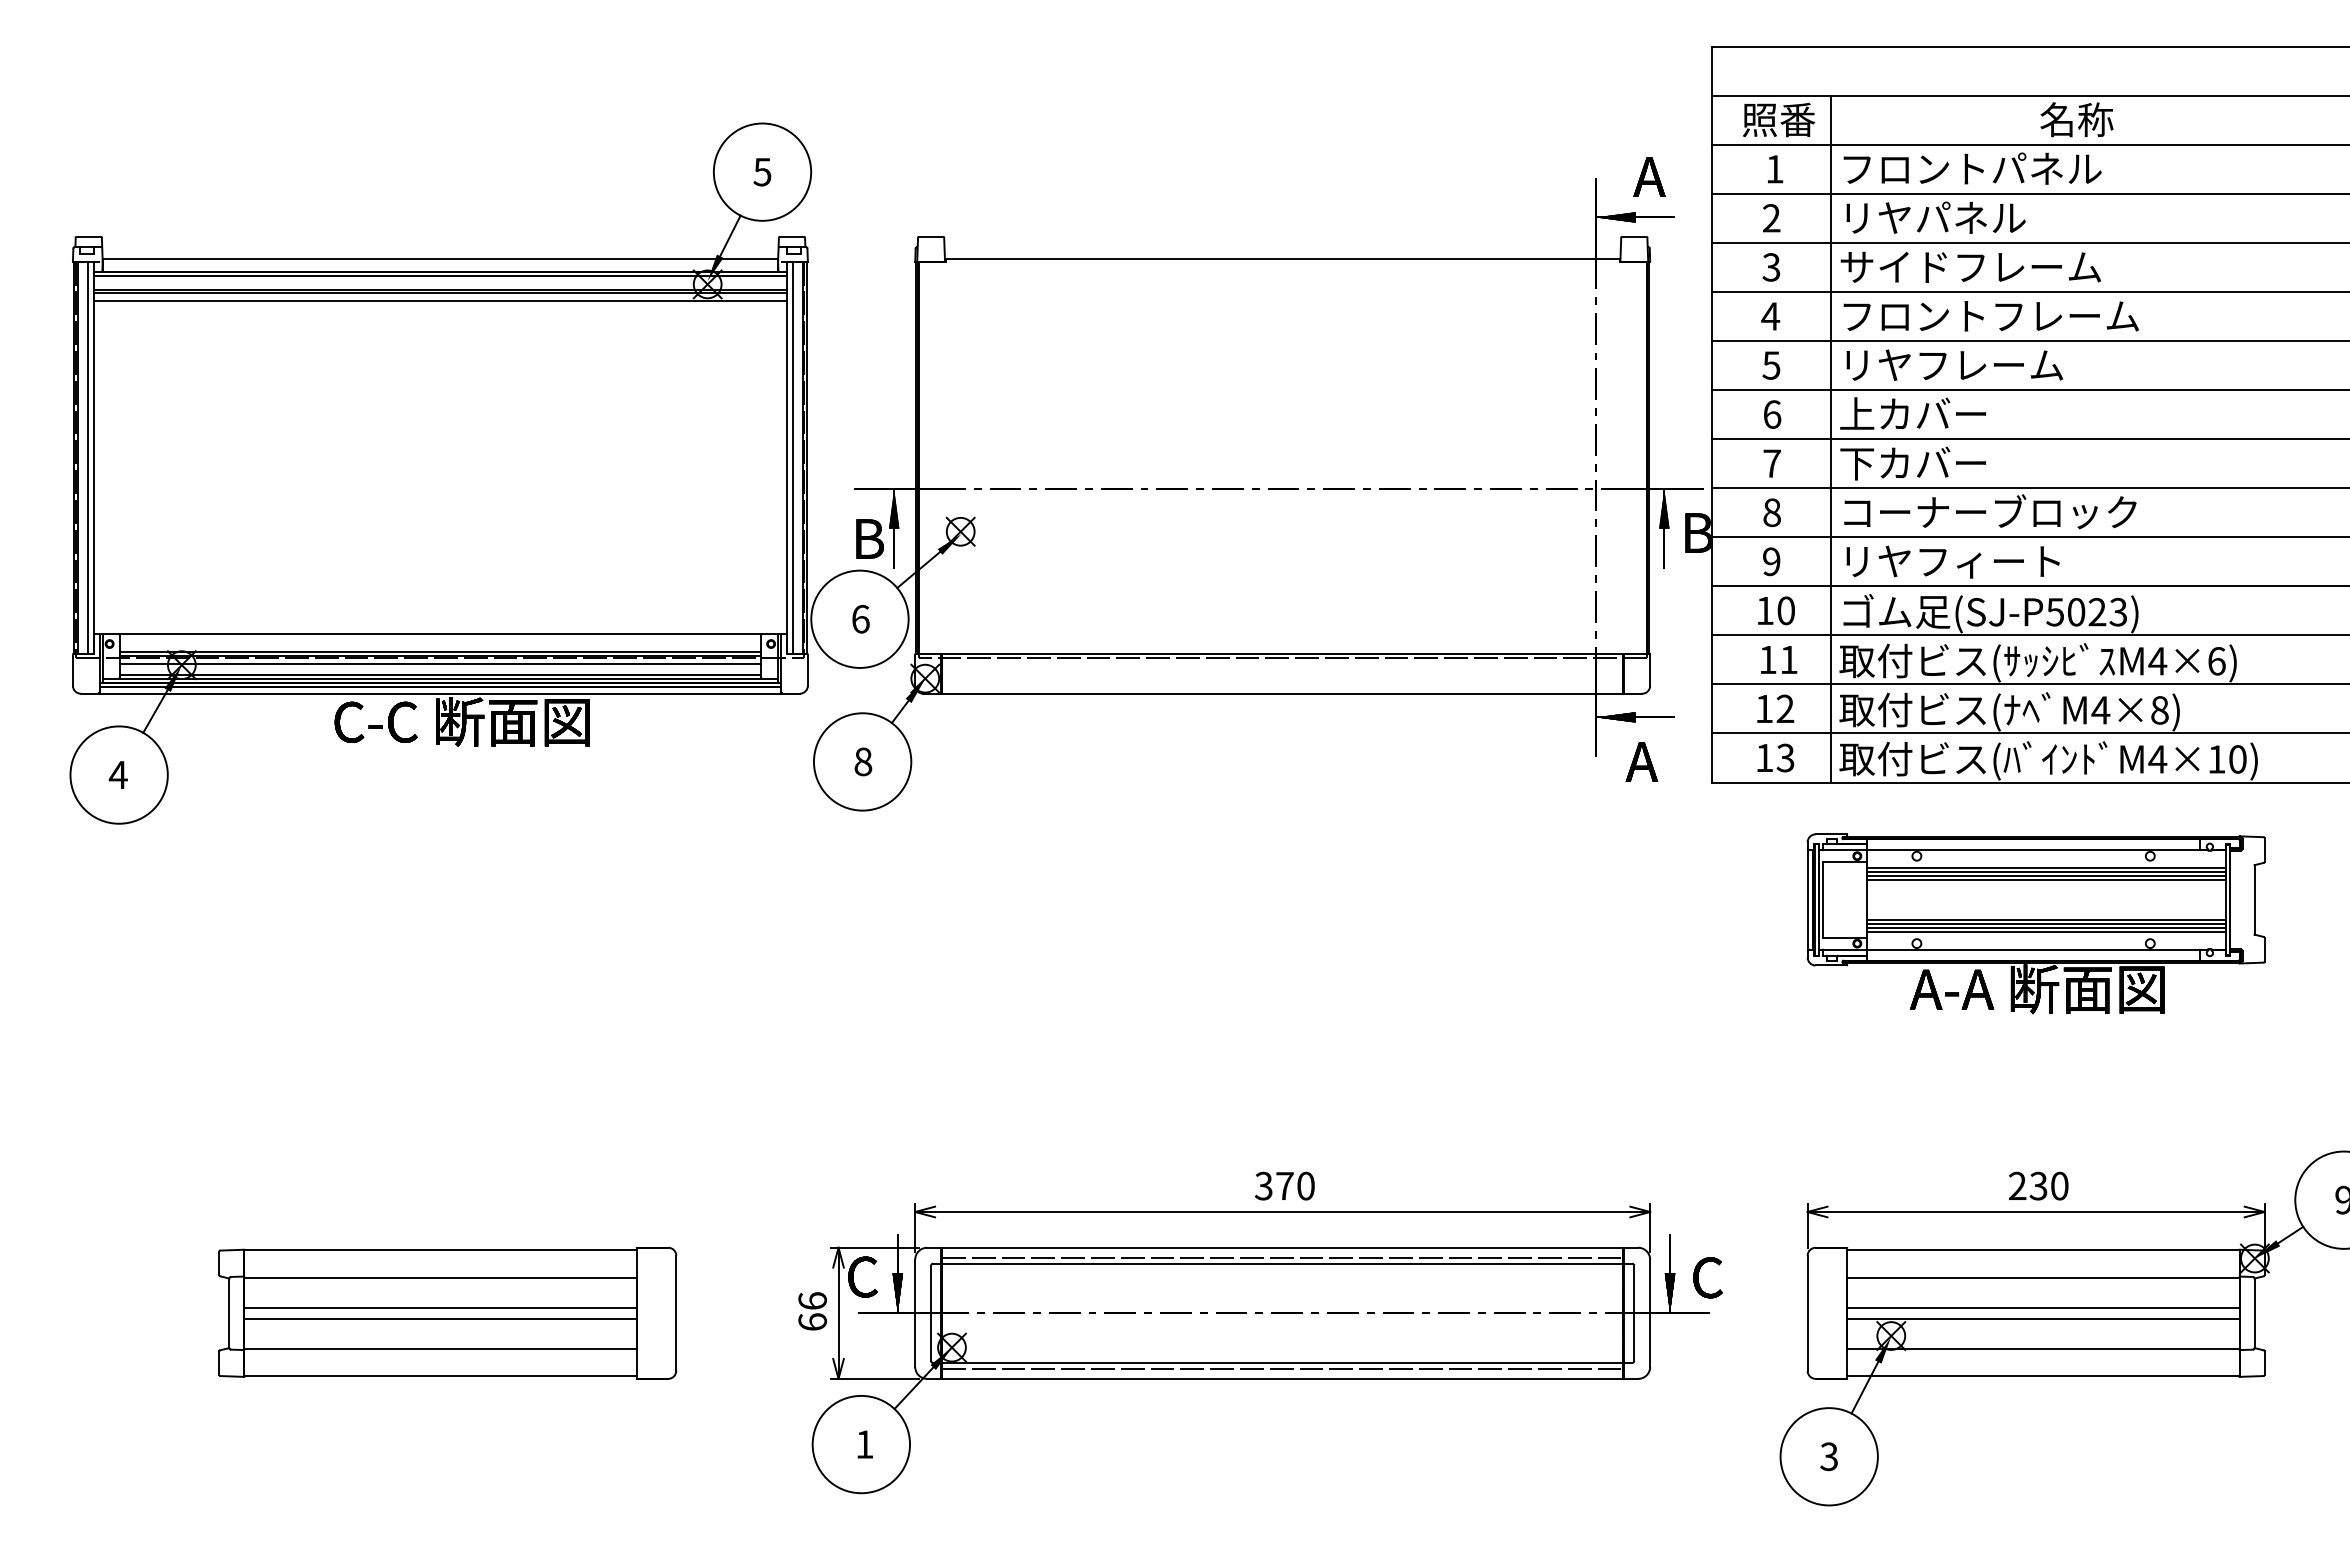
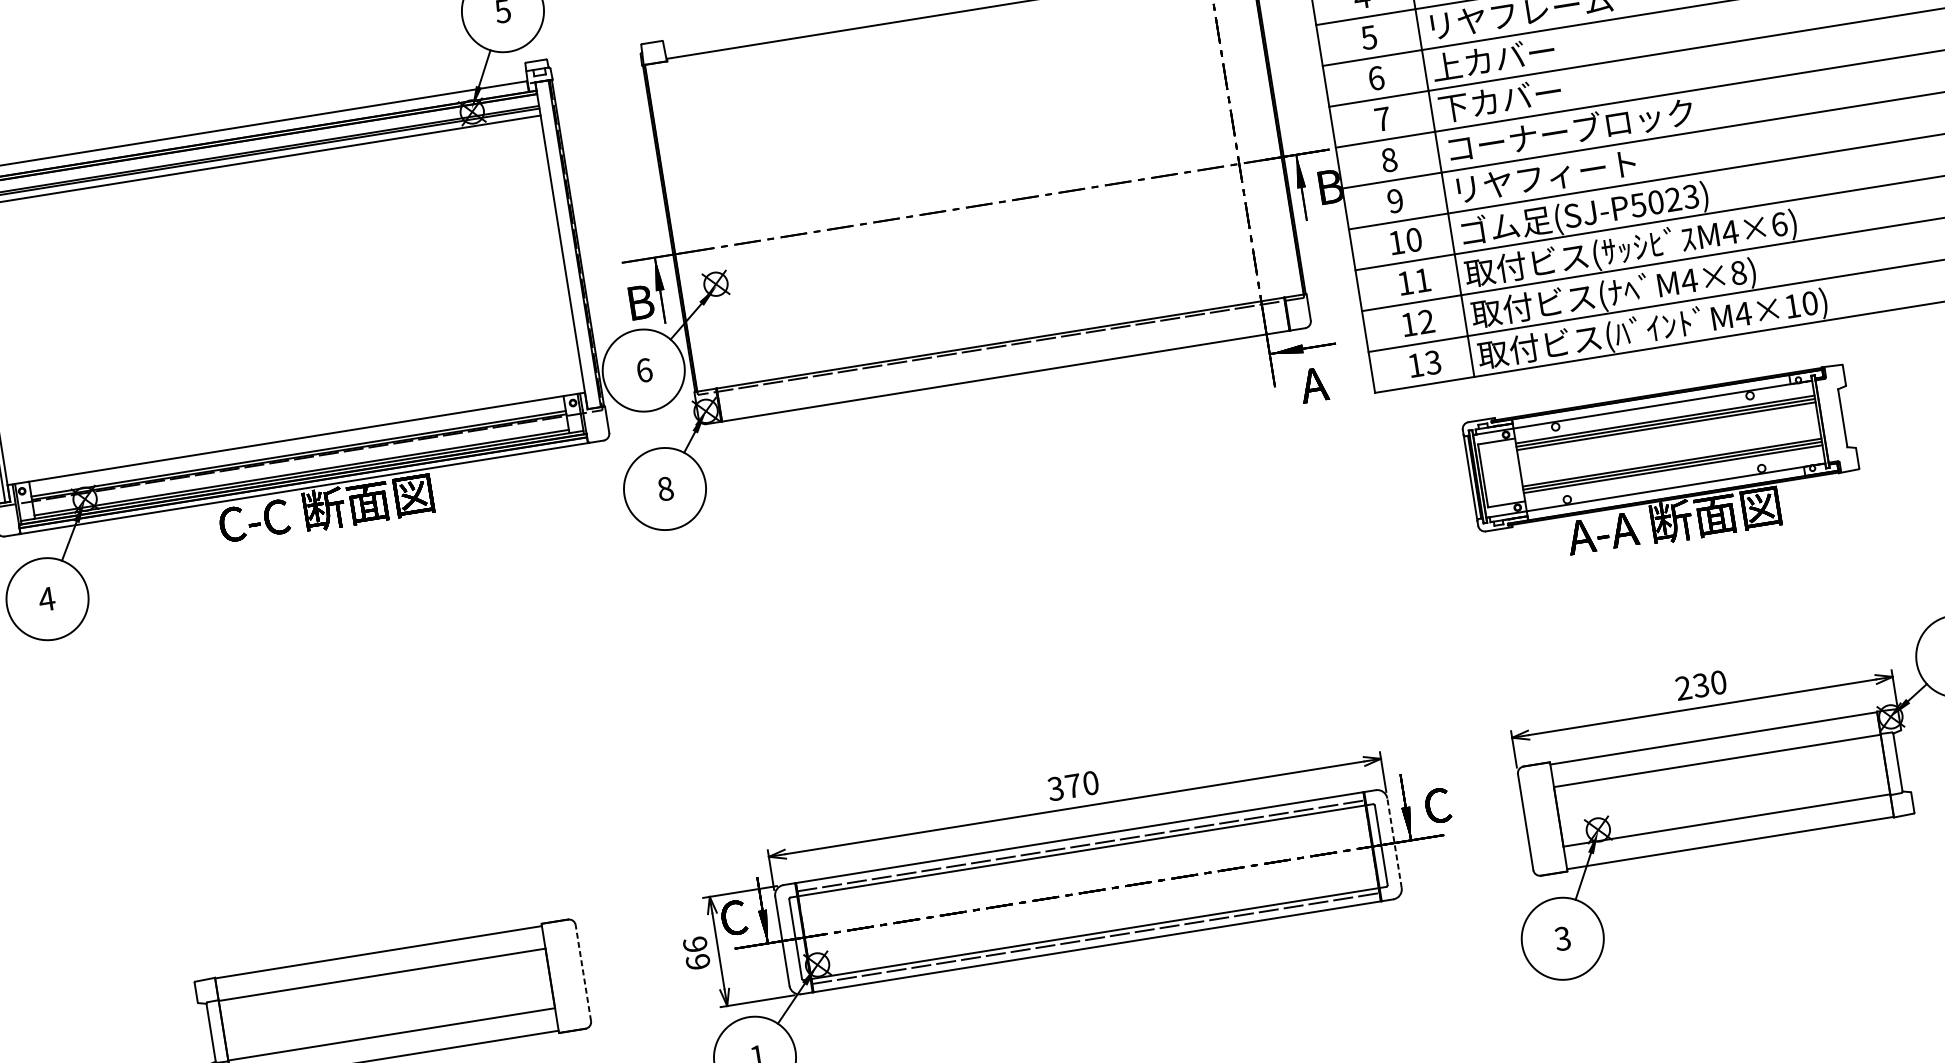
line: (792, 457) -> (566, 244), removed
line: (440, 663) -> (300, 463), removed
line: (2046, 879) -> (1666, 429), removed
line: (2046, 931) -> (1673, 472), removed
line: (440, 1307) -> (386, 999), removed
line: (2043, 1307) -> (1721, 785), removed
line: (676, 1313) -> (583, 973), solid -> dashed
line: (1650, 1313) -> (1394, 843), solid -> dashed
line: (440, 1318) -> (387, 1008), removed
line: (2043, 1318) -> (1722, 795), removed

